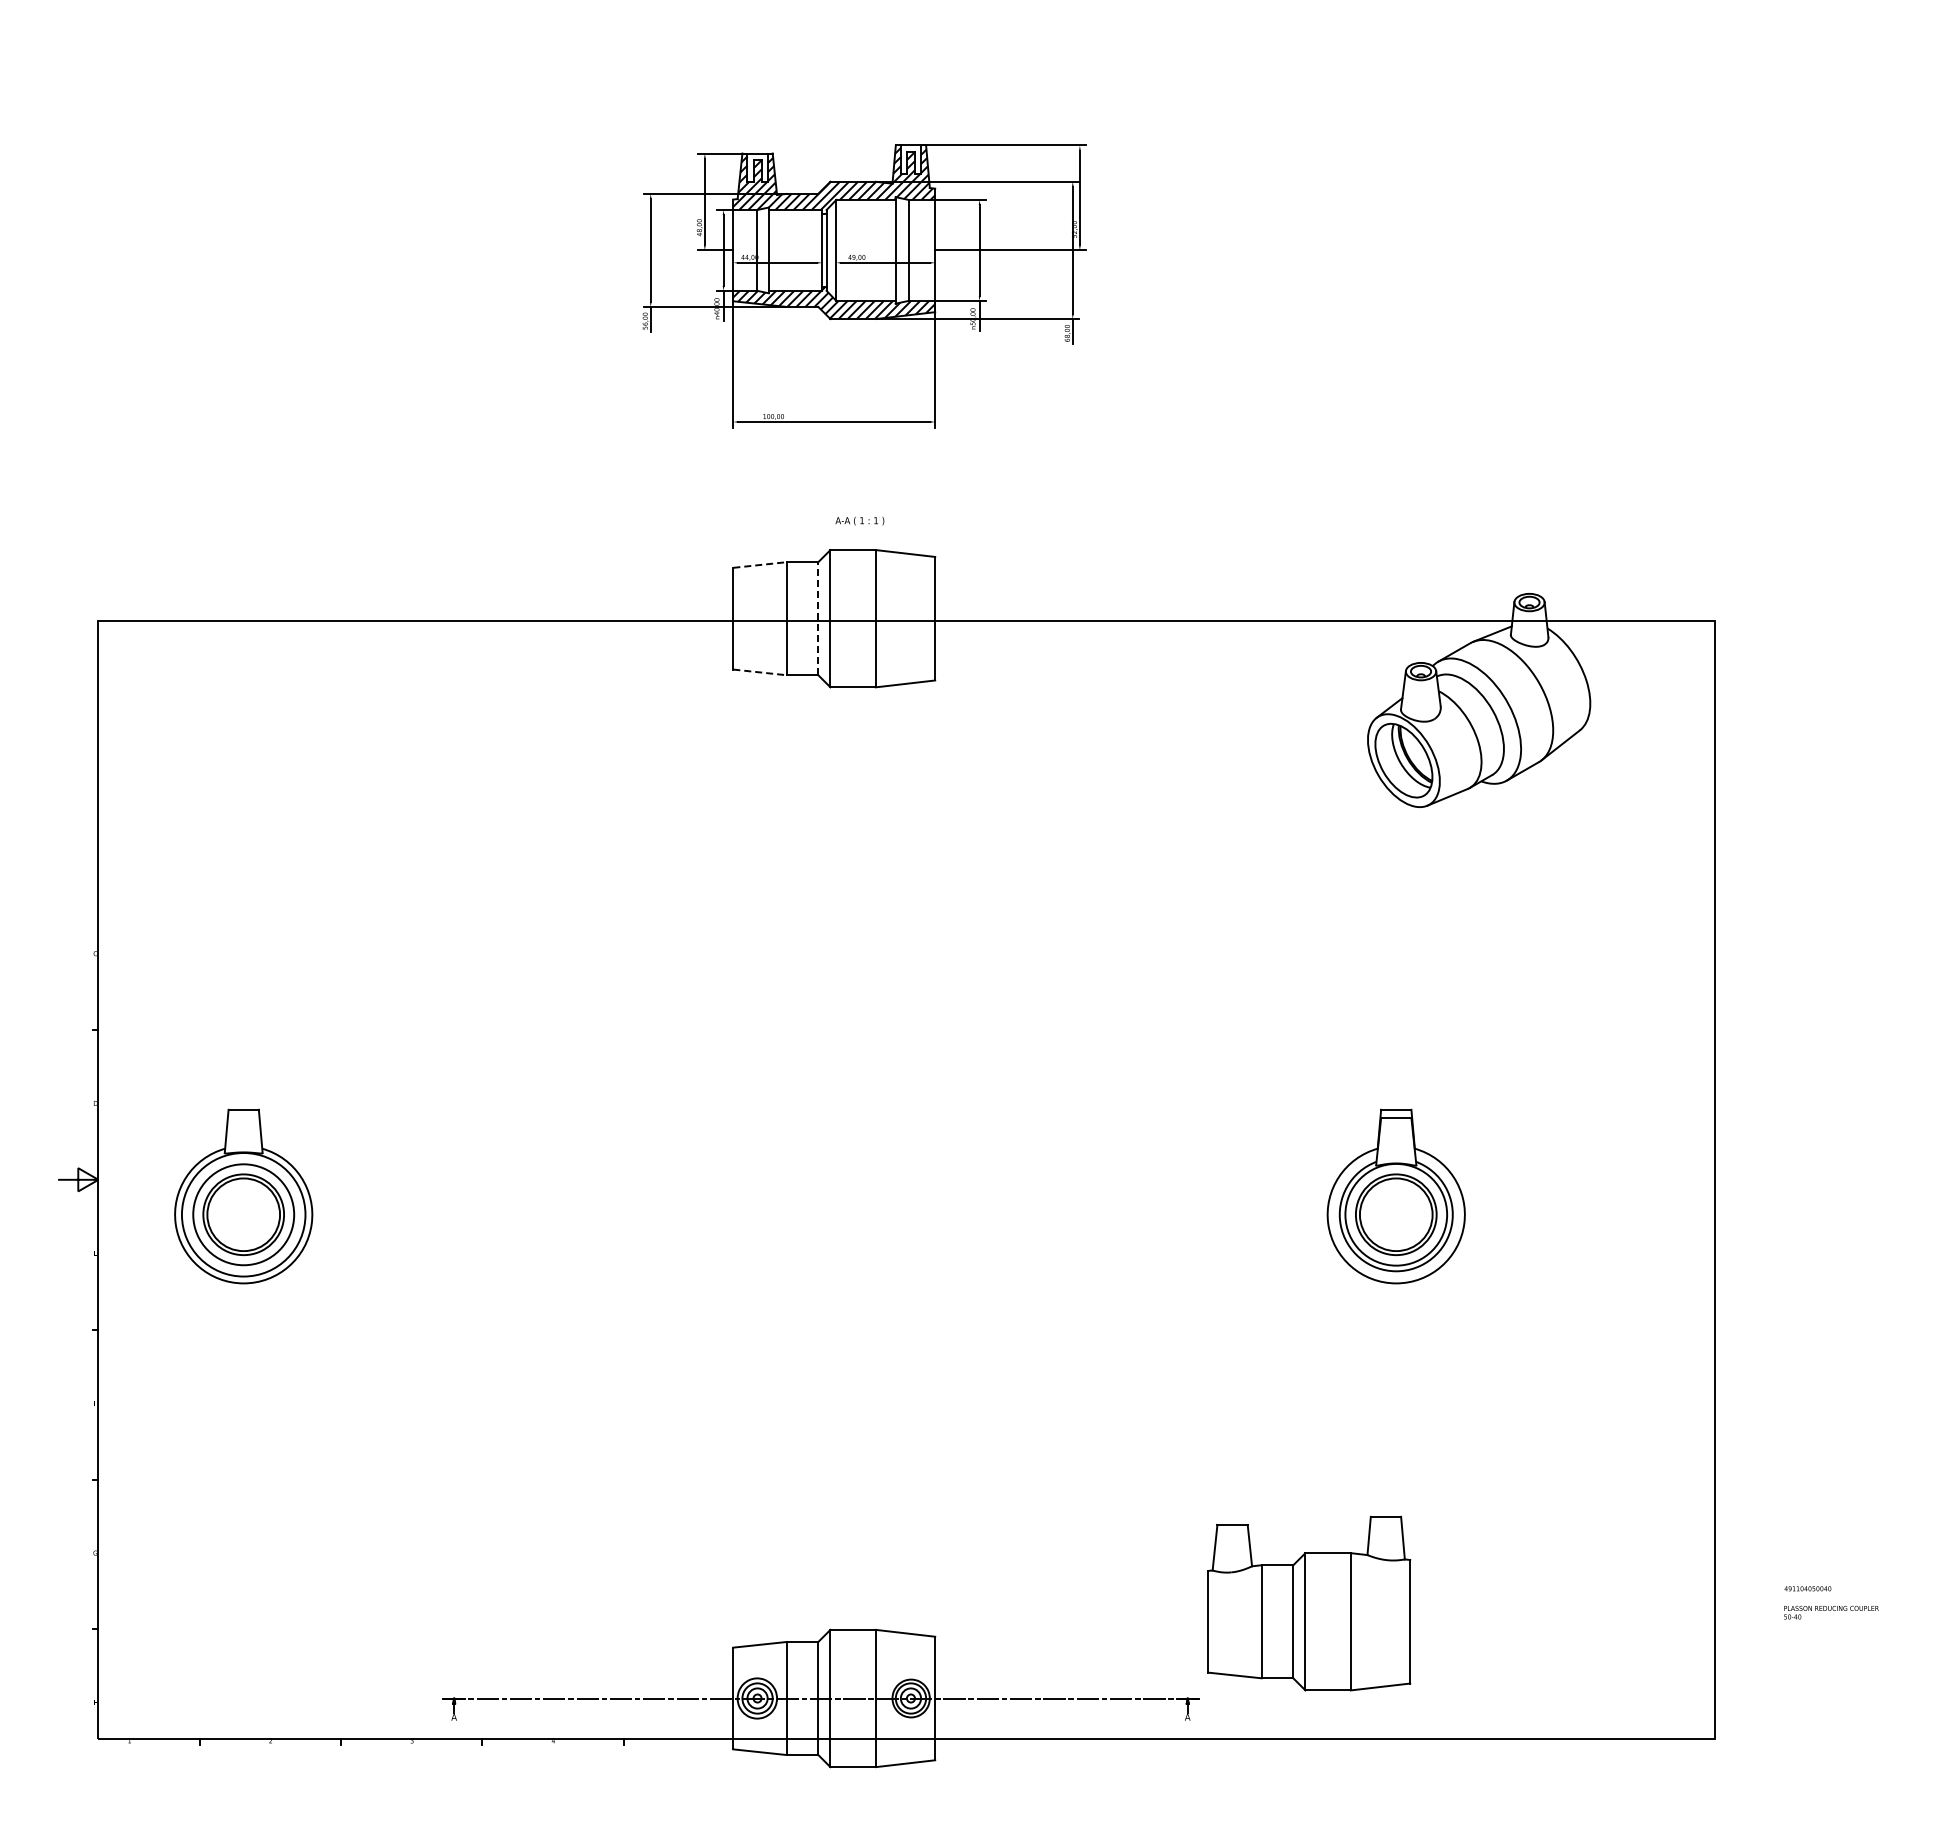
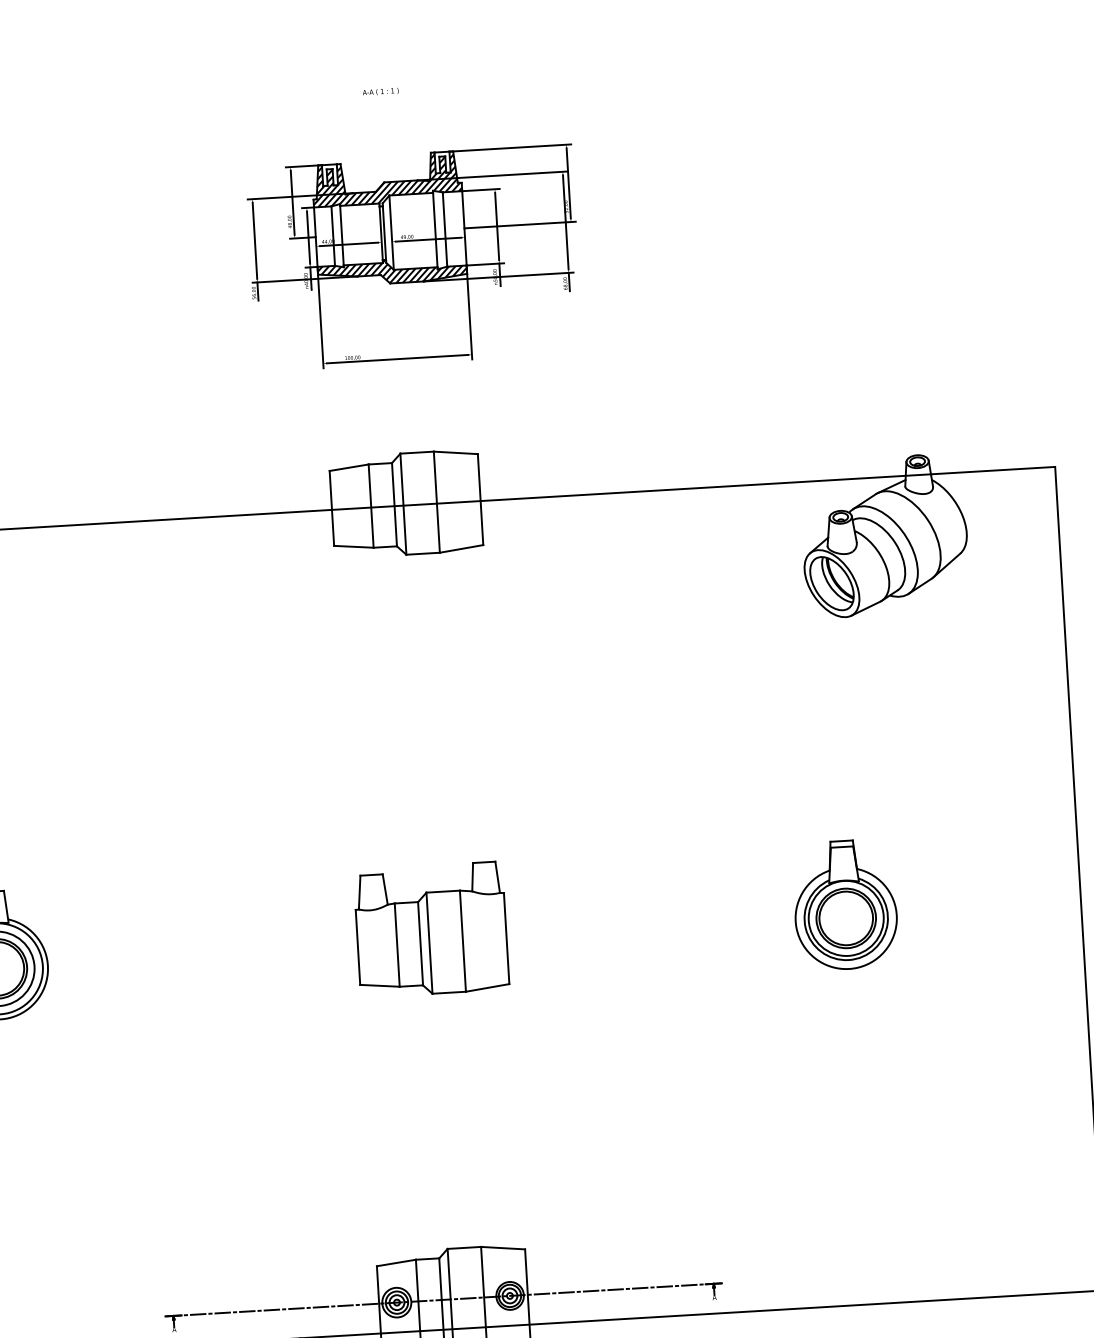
text: (859, 521) -> (380, 92), moved
line: (759, 565) -> (348, 468), dashed -> solid
line: (818, 618) -> (394, 504), dashed -> solid
line: (759, 672) -> (353, 546), dashed -> solid
part: (1309, 1603) -> (431, 929), moved

